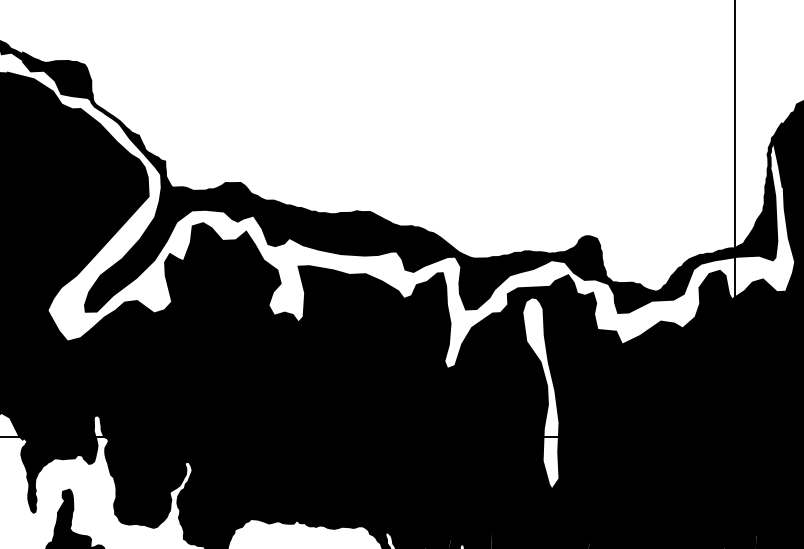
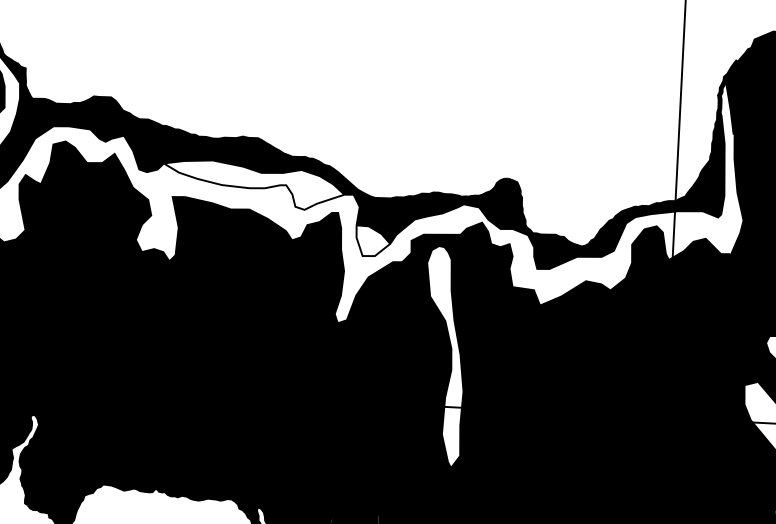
fill: (368, 252) -> (253, 184), removed
fill: (474, 296) -> (373, 241), removed

